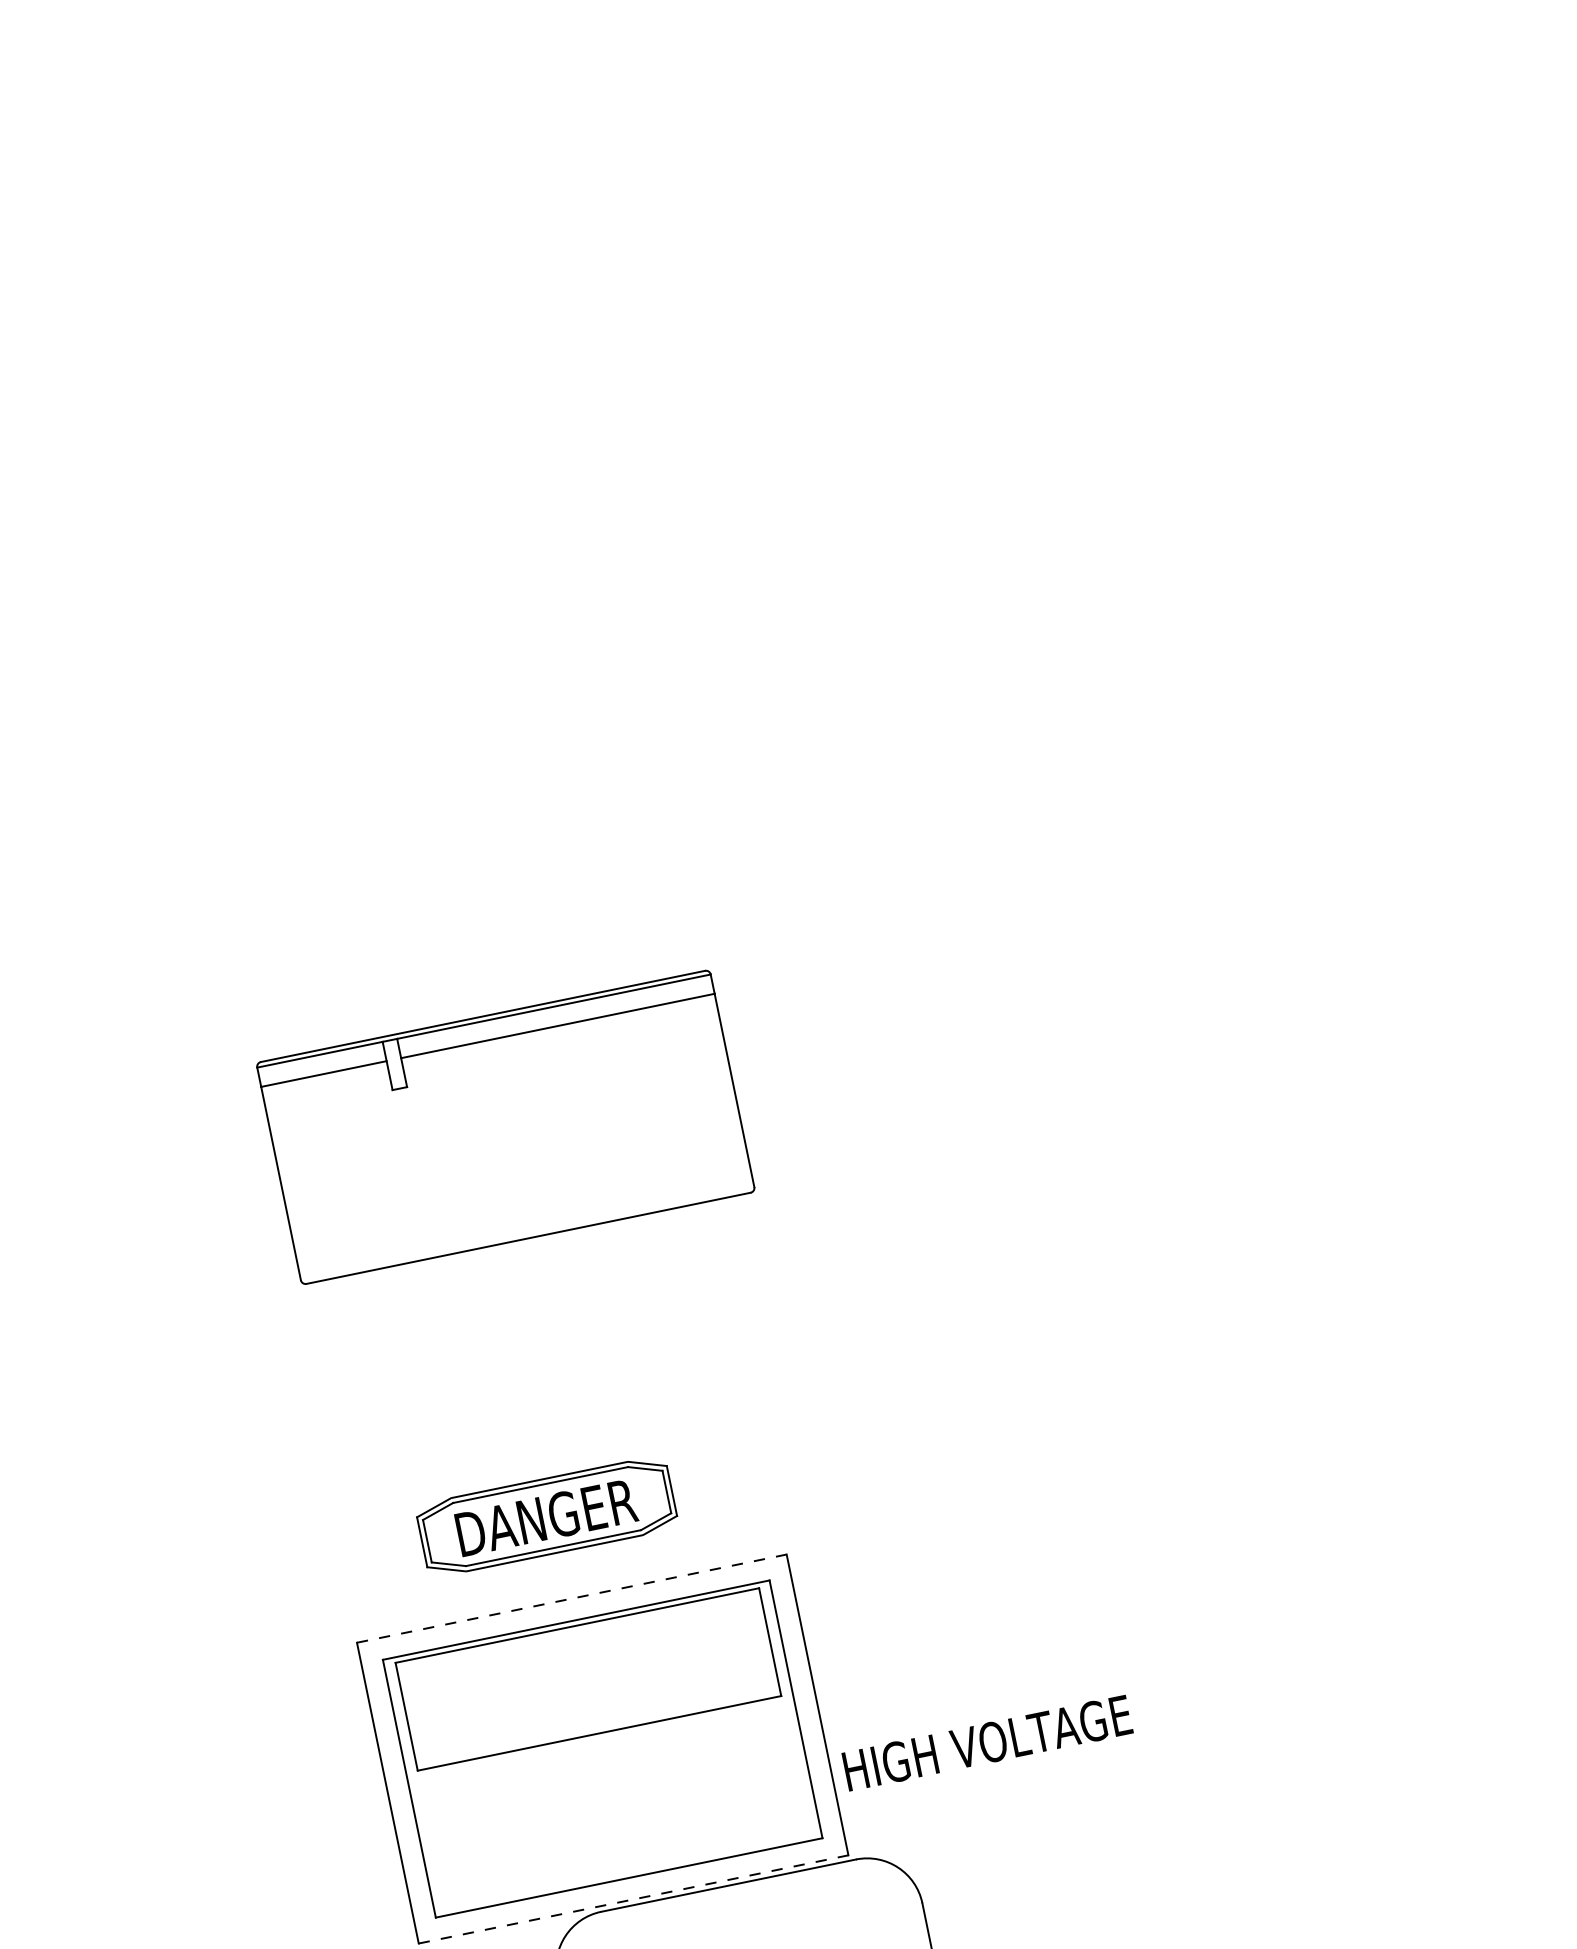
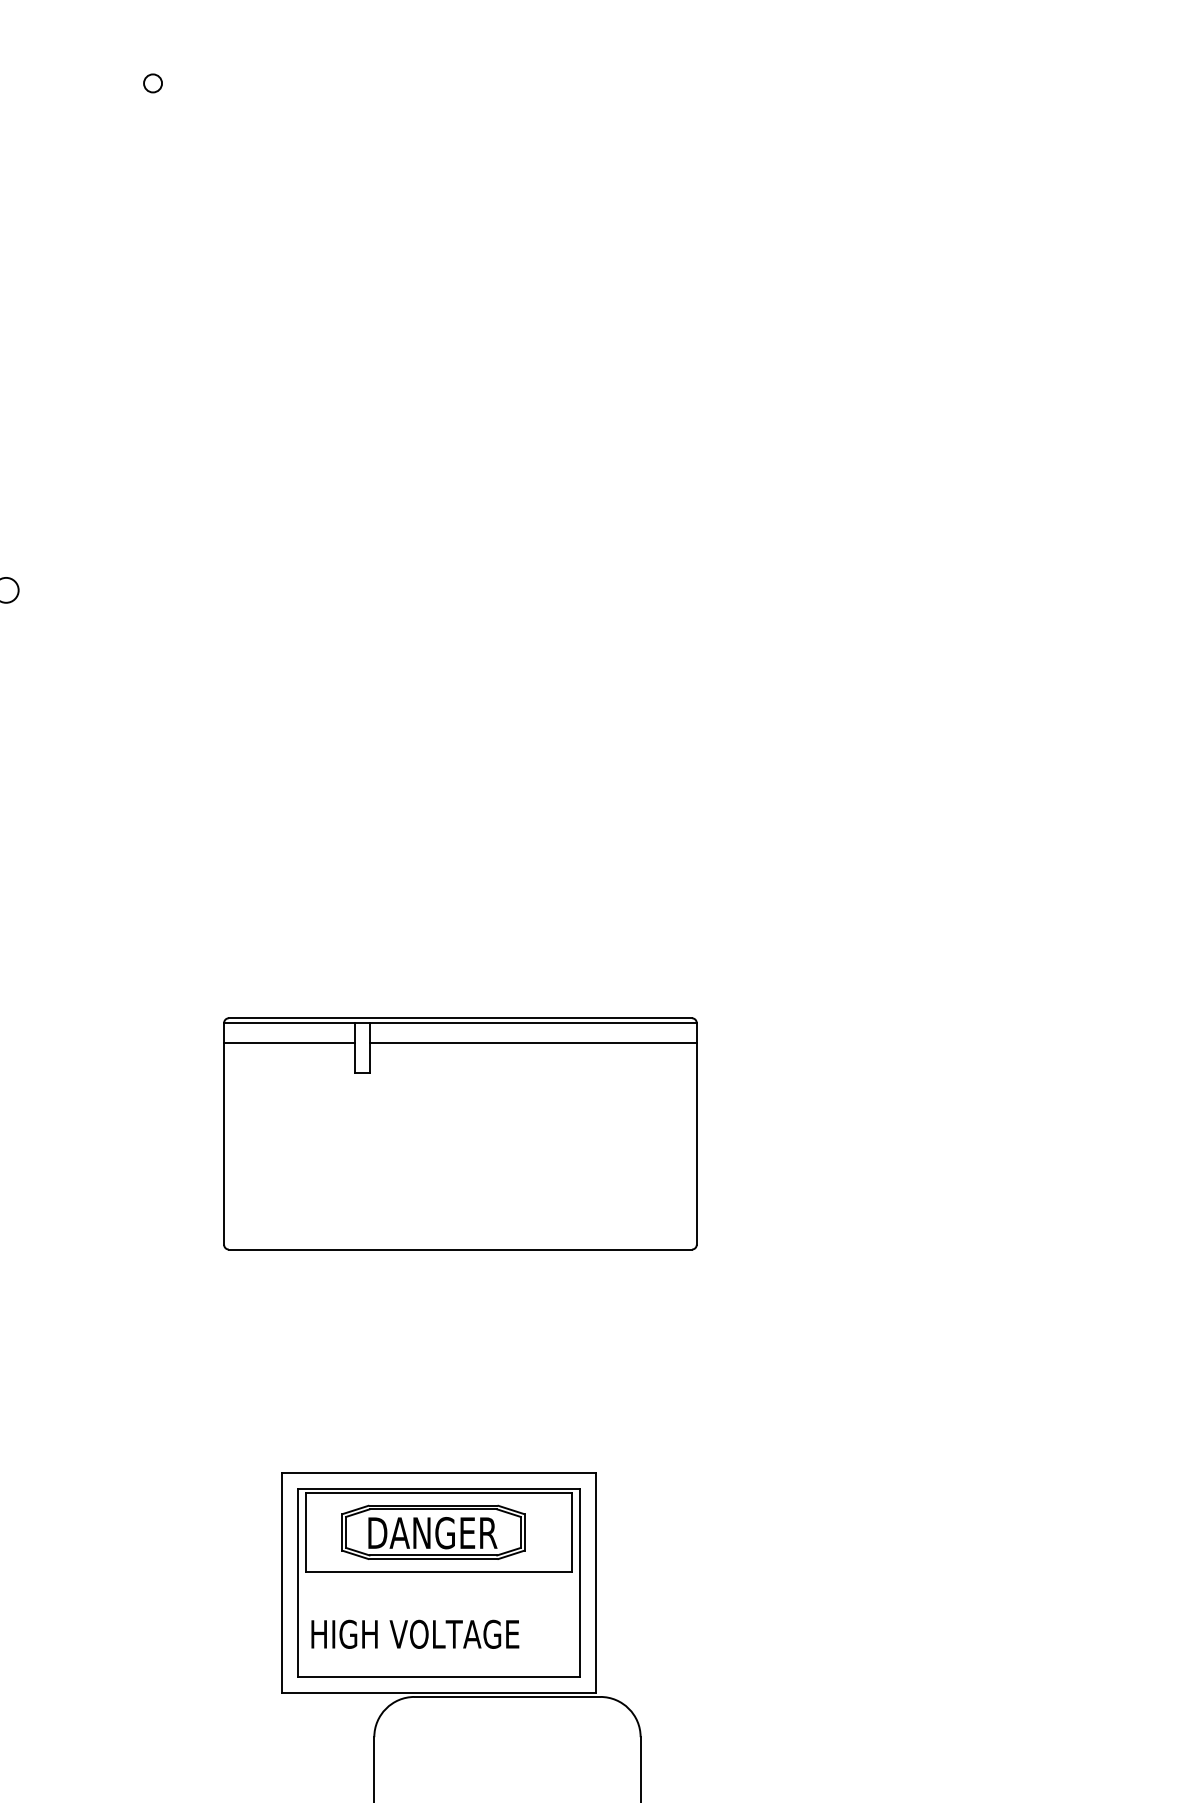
part: (505, 1126) -> (460, 1133), size x1.43
part: (546, 1515) -> (433, 1531), moved
line: (571, 1598) -> (438, 1473), dashed -> solid
text: (987, 1741) -> (415, 1633), moved
line: (632, 1898) -> (438, 1692), dashed -> solid

